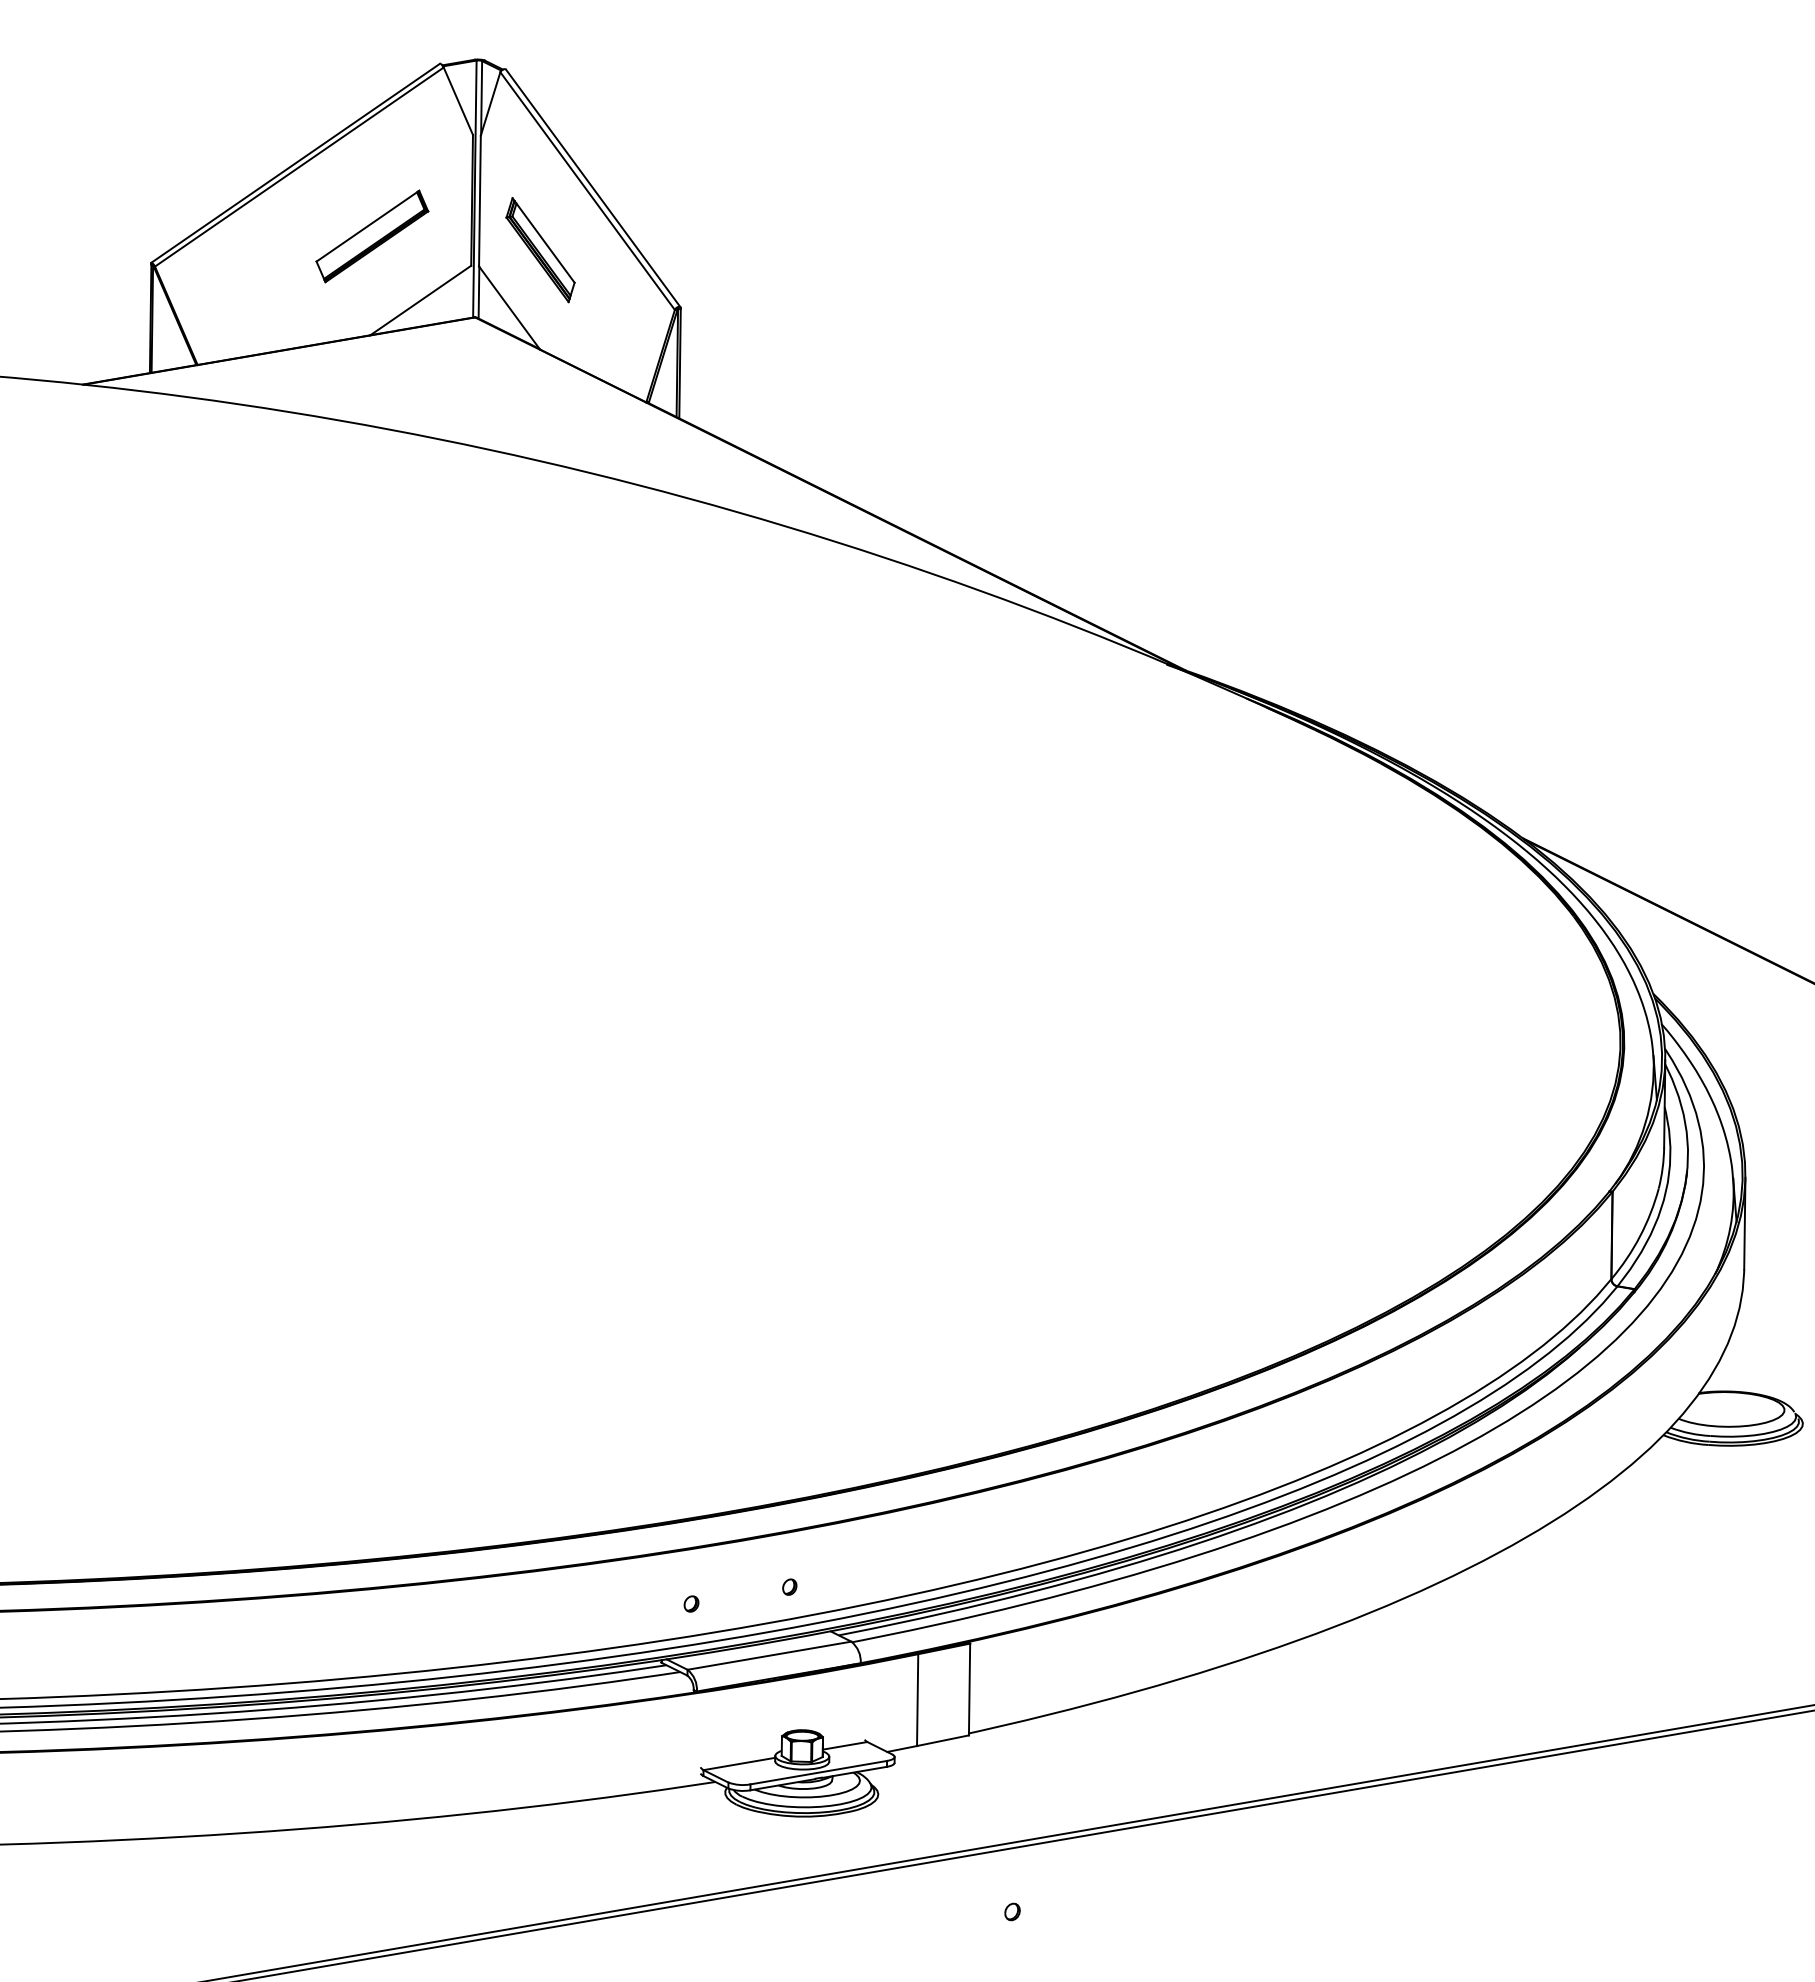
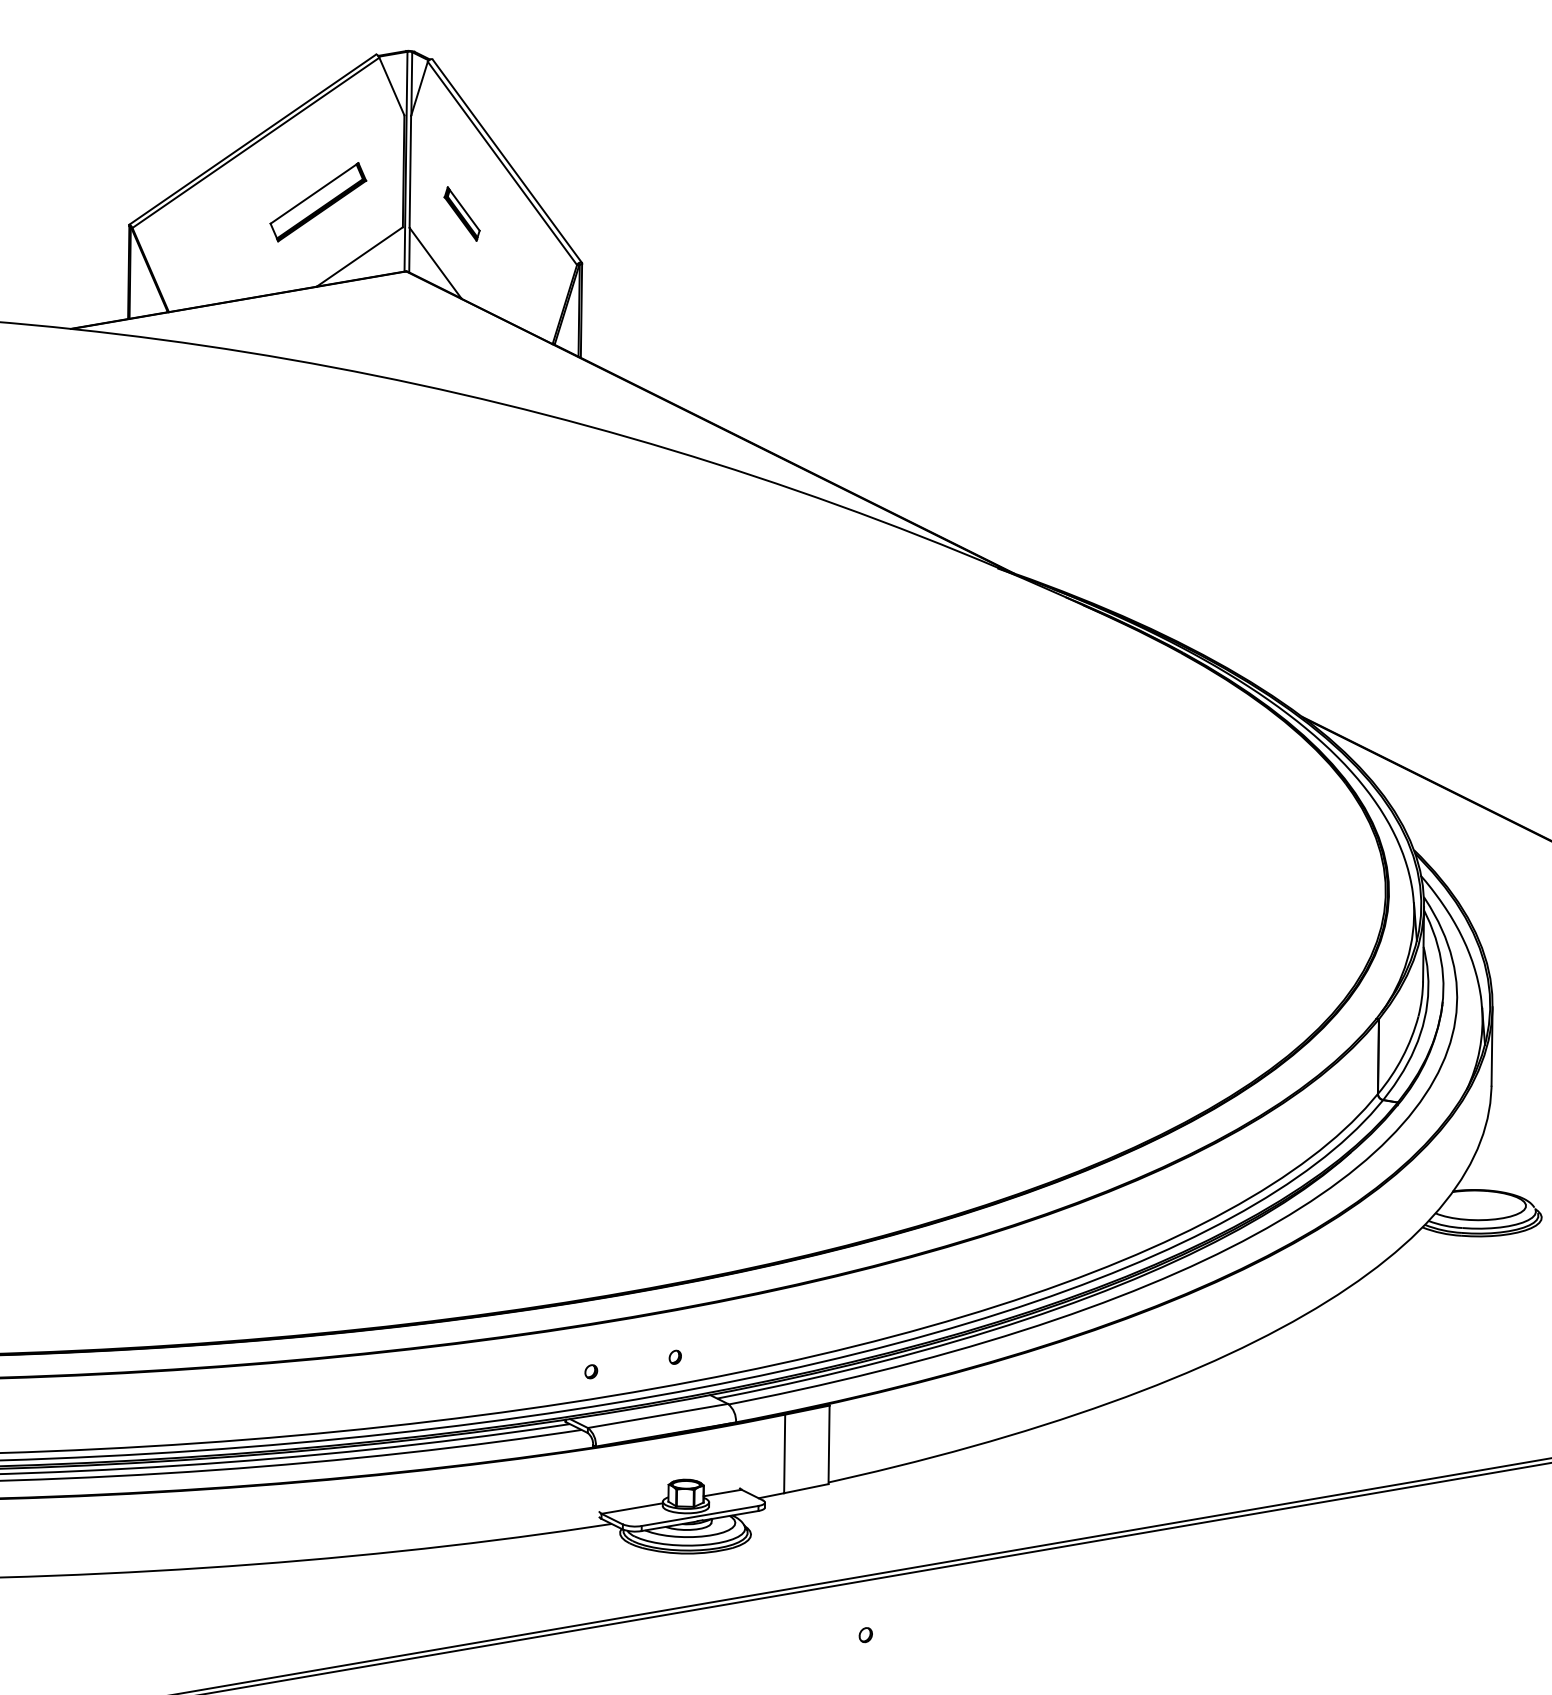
part: (540, 250) -> (462, 214), size x0.6

